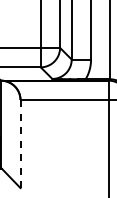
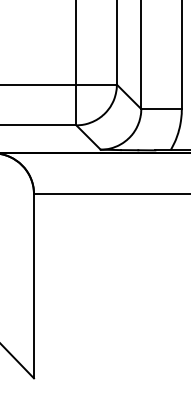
line: (20, 143) -> (33, 284), dashed -> solid

